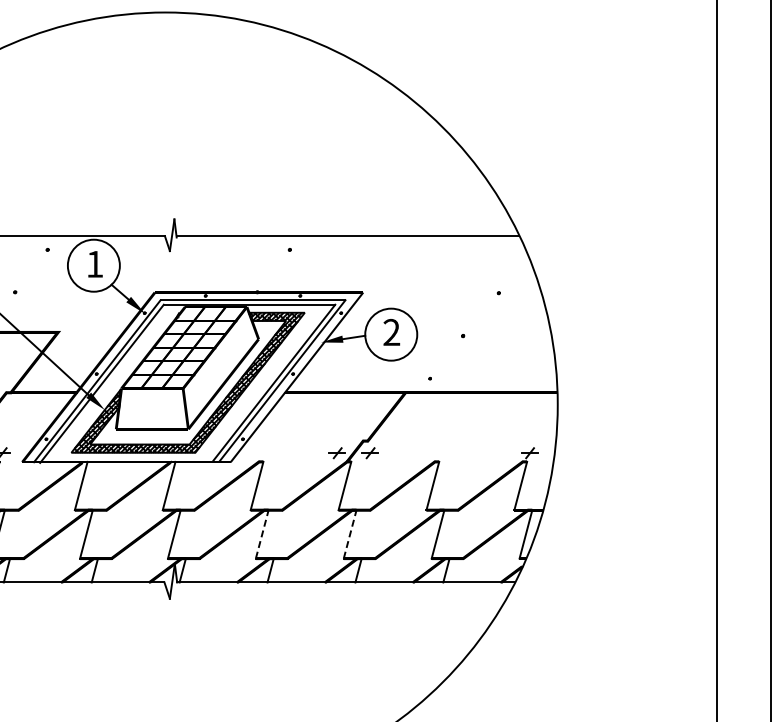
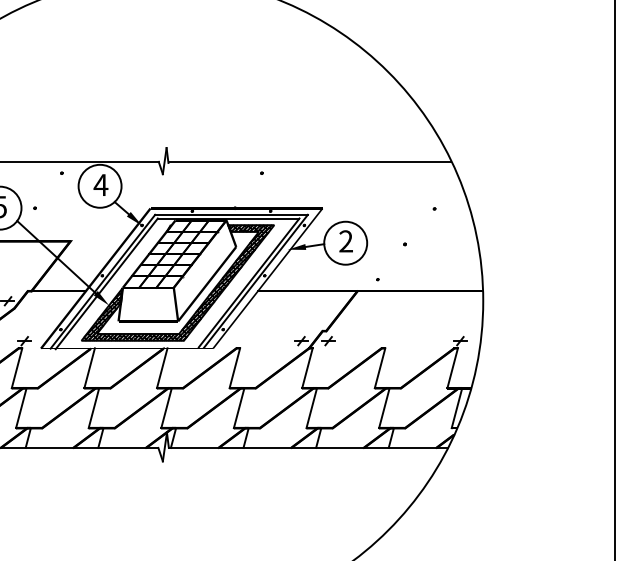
text: (94, 264) -> (100, 185), 1 -> 4
line: (262, 534) -> (239, 408), dashed -> solid
line: (350, 534) -> (312, 408), dashed -> solid

